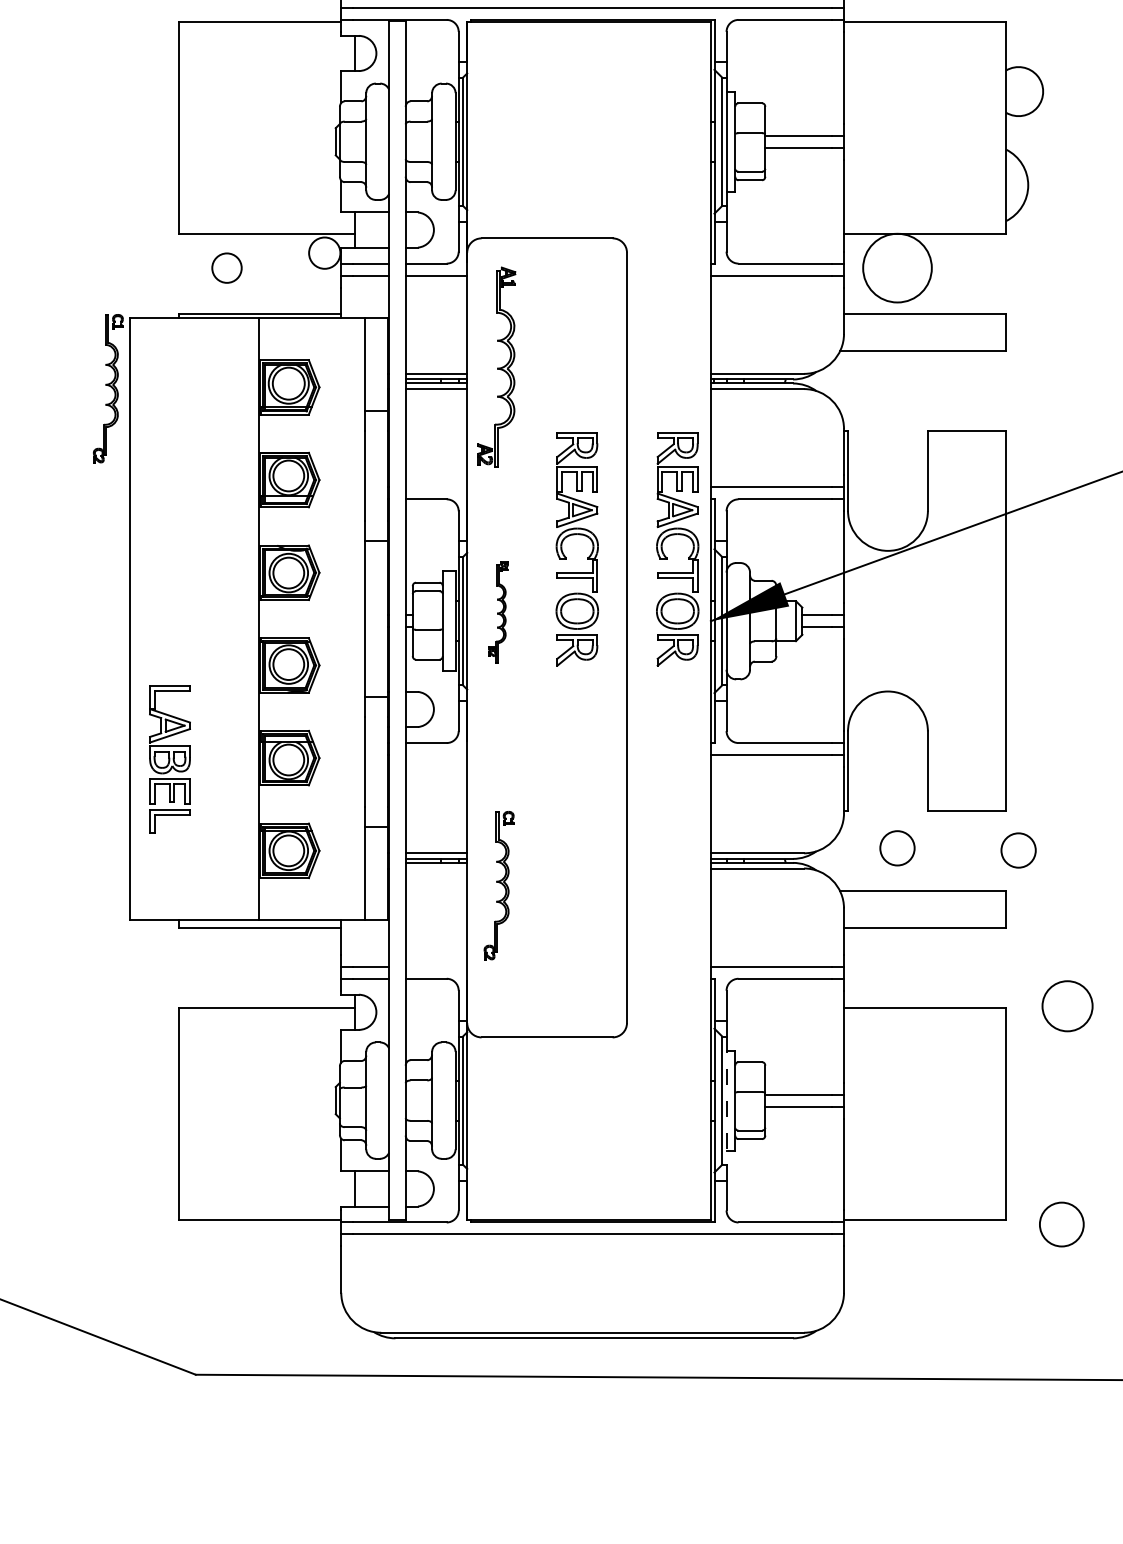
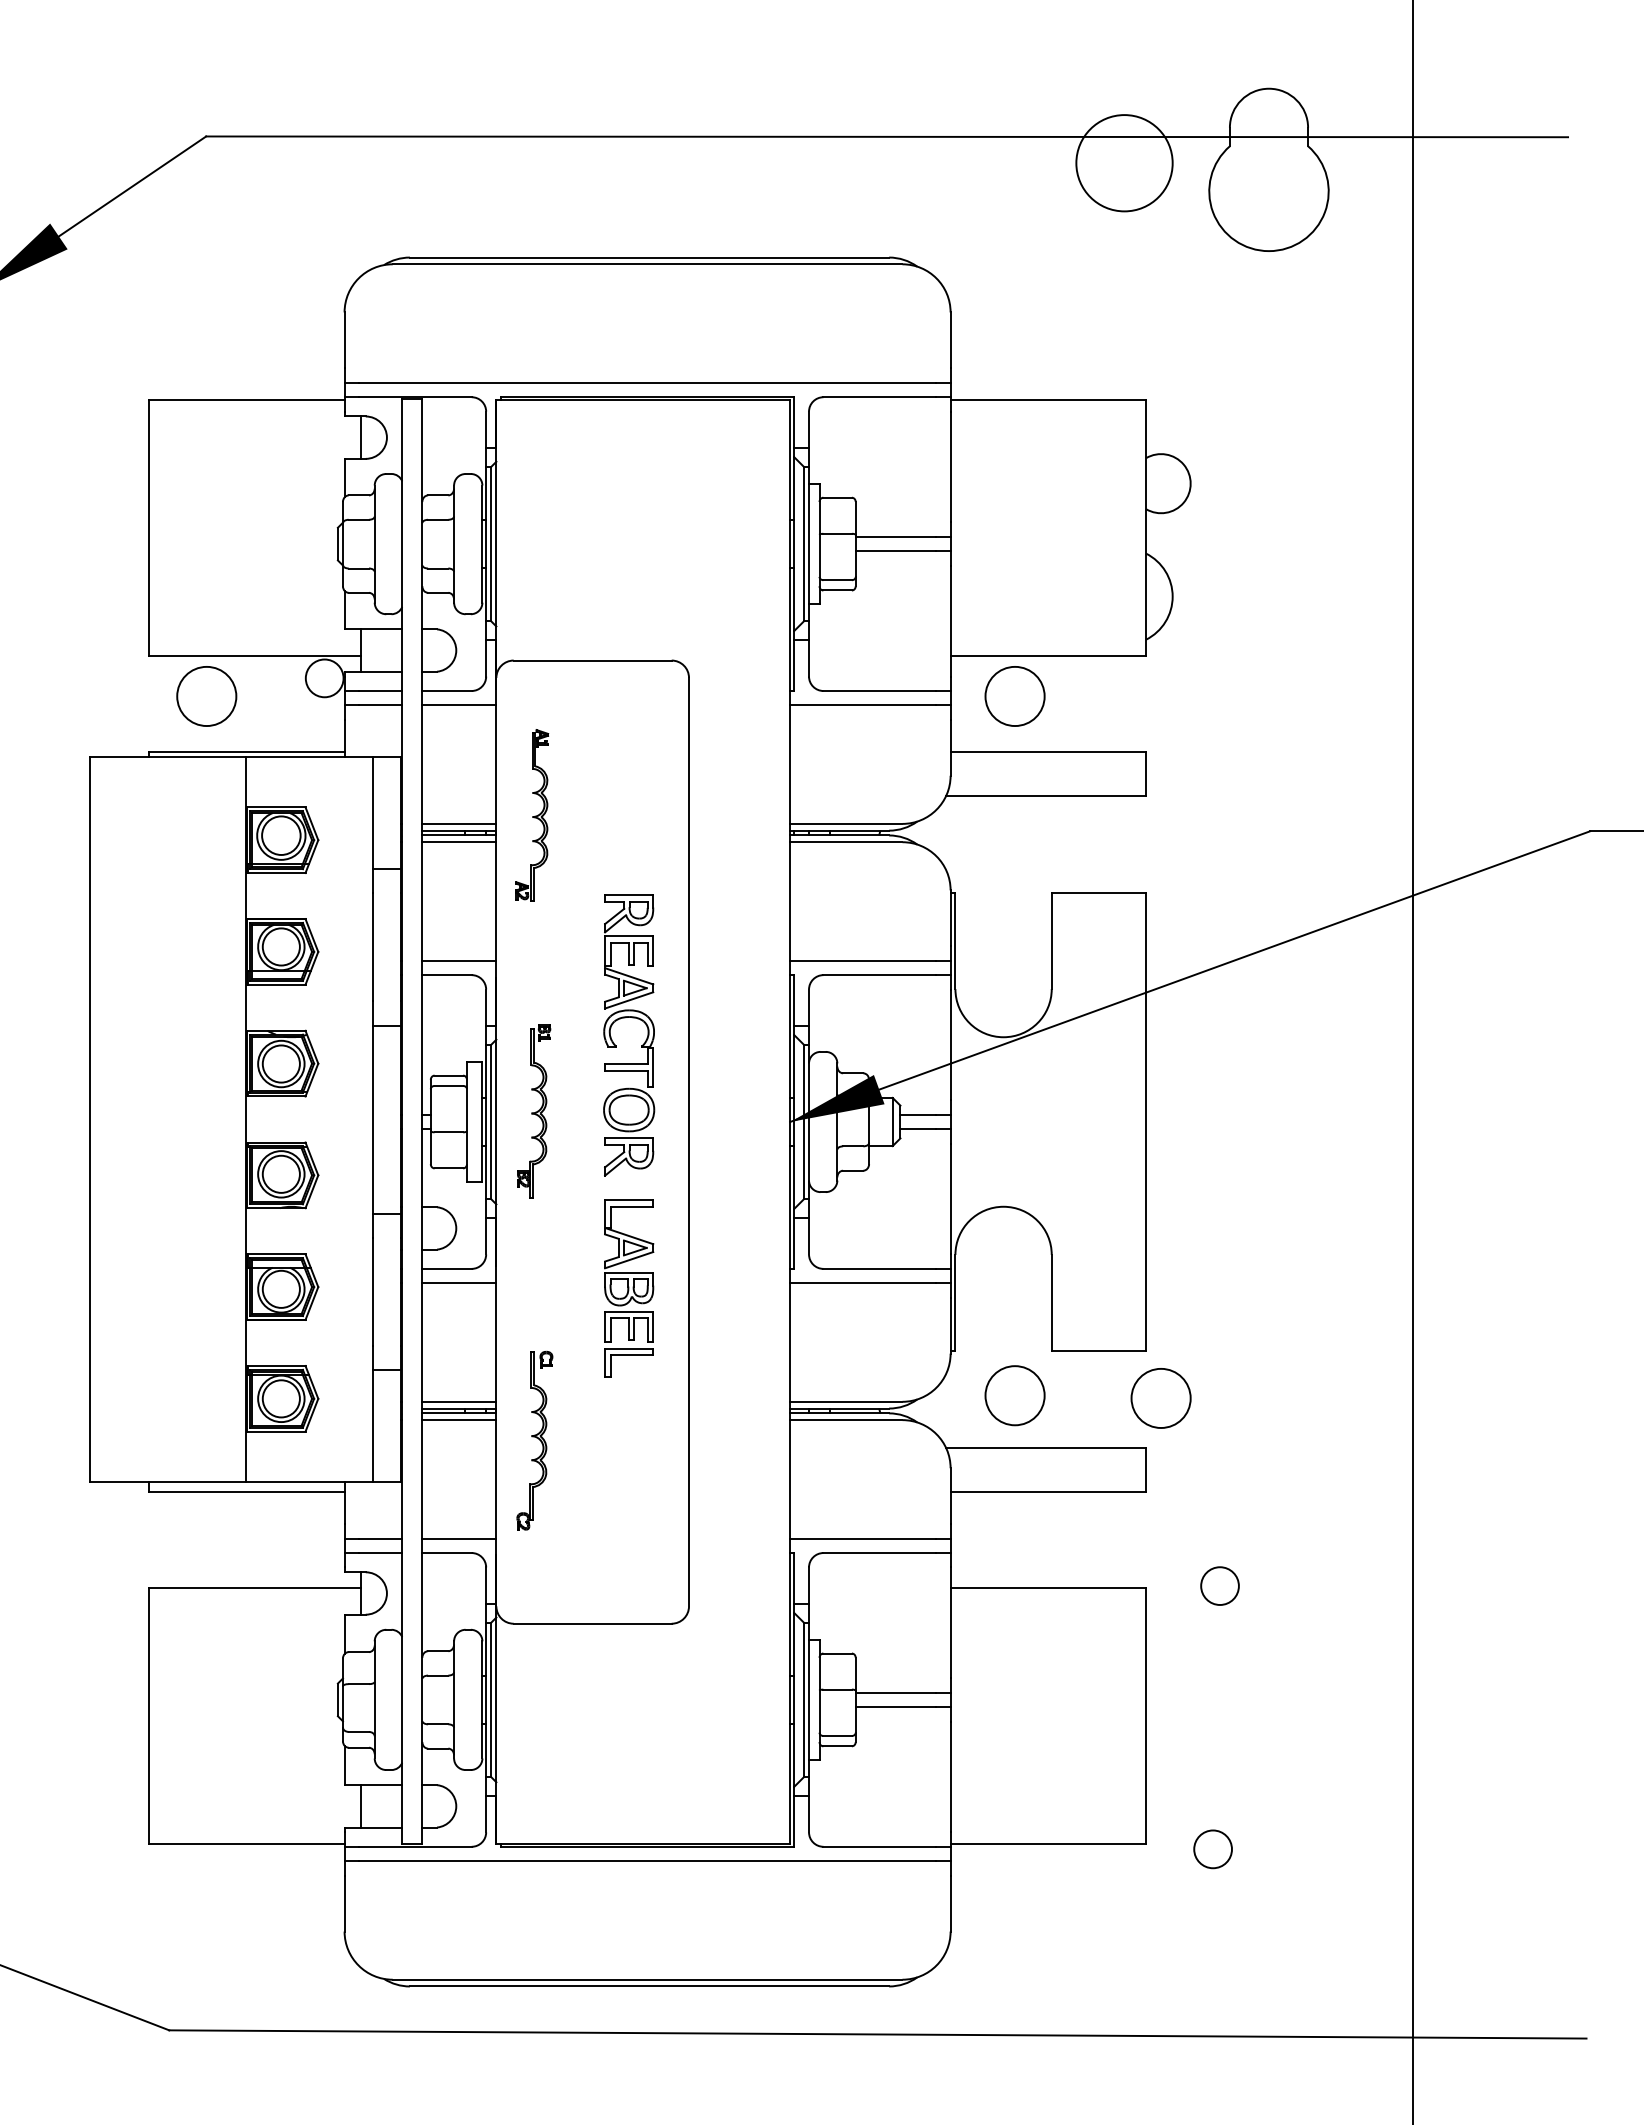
circle: (226, 268) -> (206, 696), size x1.67
circle: (897, 268) -> (1014, 696), size x0.71
part: (497, 366) -> (532, 815), size x0.71
part: (108, 388) -> (63, 841), removed
line: (436, 487) -> (459, 960), added
part: (687, 557) -> (762, 1045), removed
part: (498, 612) -> (534, 1111), size x1.43
line: (436, 755) -> (459, 1283), added
part: (170, 759) -> (629, 1288), moved
circle: (897, 848) -> (1014, 1395), size x1.43
circle: (1018, 850) -> (1160, 1398), size x1.43
line: (436, 868) -> (459, 1420), added
line: (436, 966) -> (459, 1538), added
circle: (1067, 1005) -> (1219, 1585), size x0.62
line: (726, 1101) -> (809, 1700), dashed -> solid
circle: (1061, 1224) -> (1212, 1849), size x0.71

